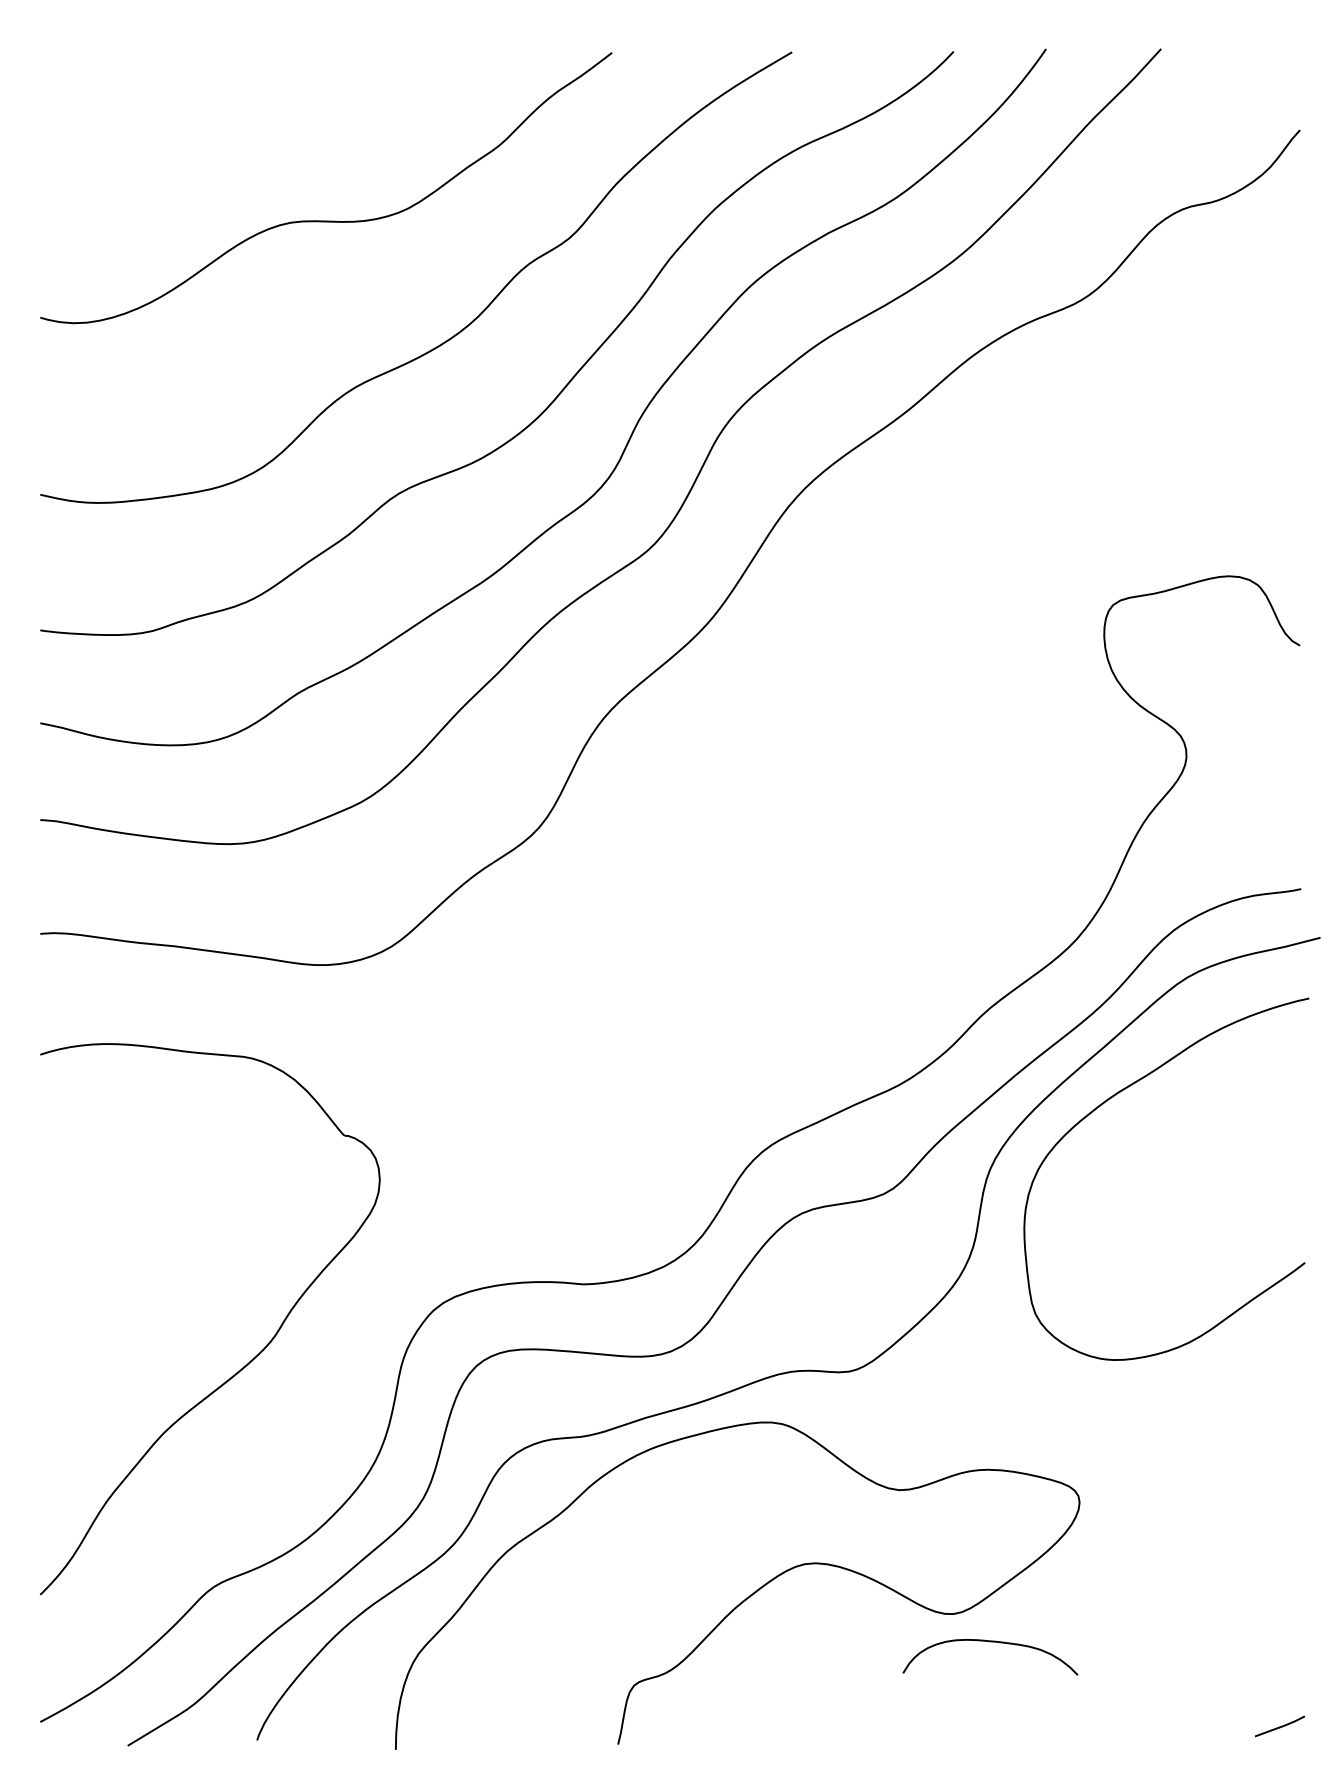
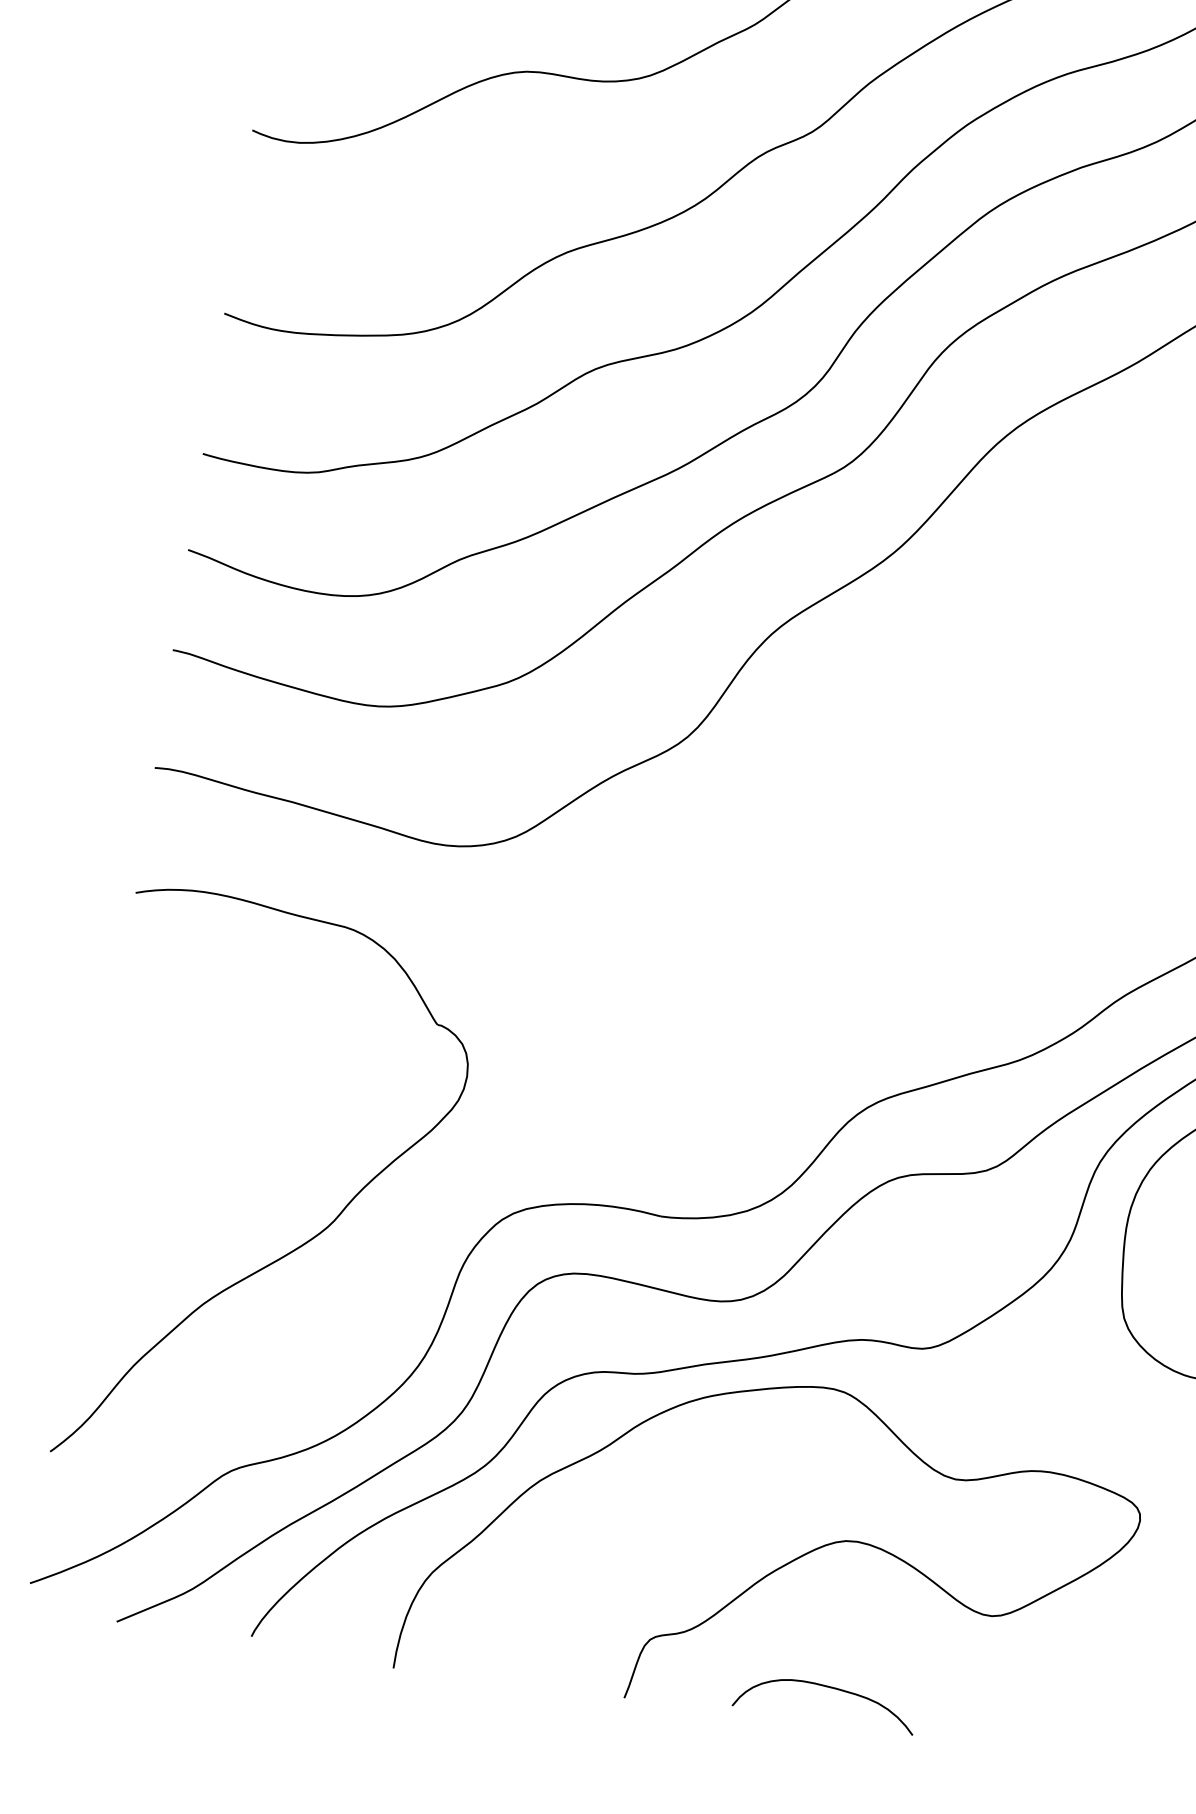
curve: (990, 1642) -> (827, 1687), moved

